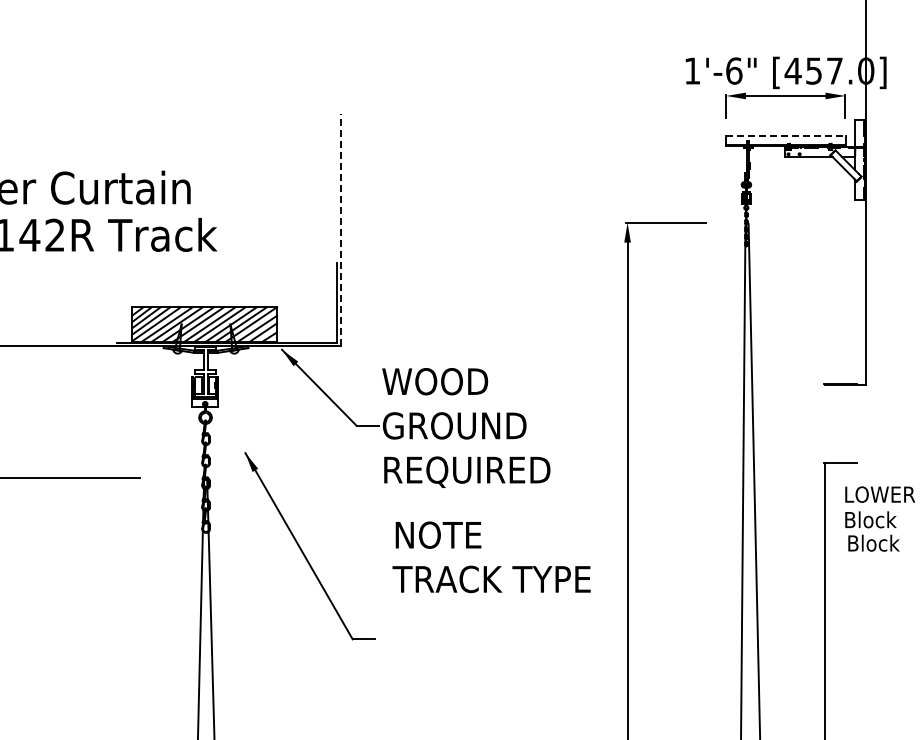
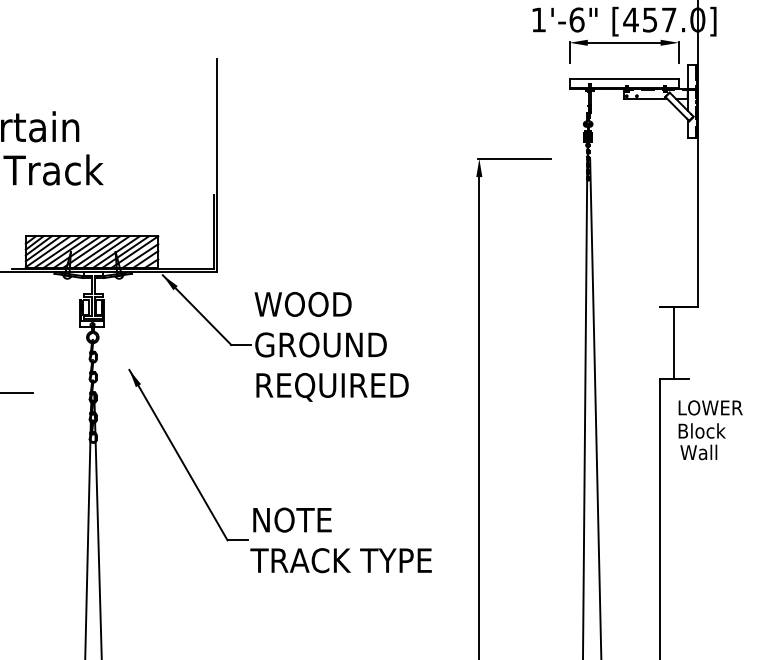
line: (785, 135) -> (623, 79), dashed -> solid
line: (341, 230) -> (217, 166), dashed -> solid
line: (839, 423) -> (673, 342), added
text: (873, 542) -> (704, 451), Block -> Wall
text: (491, 557) -> (340, 540), moved

